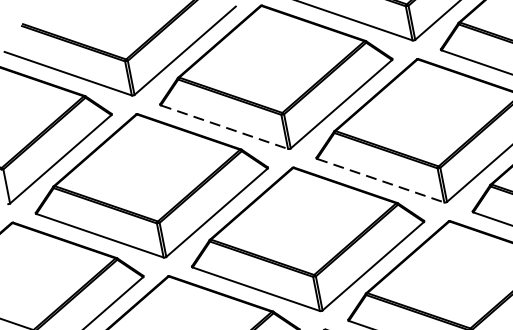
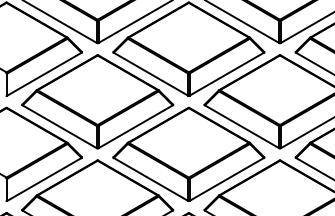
line: (223, 127) -> (150, 74), dashed -> solid
line: (381, 180) -> (242, 126), dashed -> solid

